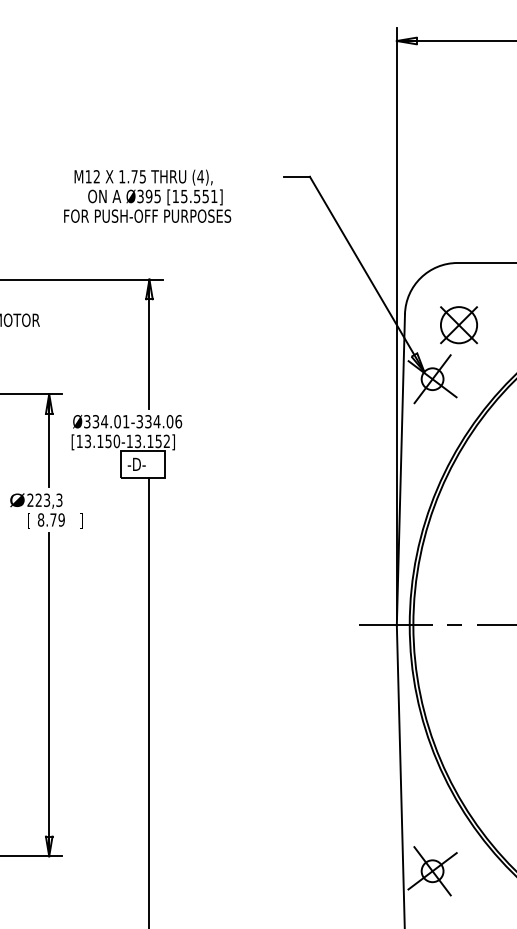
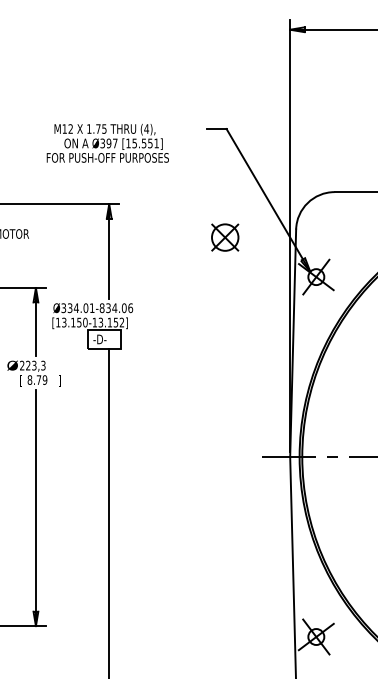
text: (157, 196) -> (115, 143), Ø395 -> Ø397
part: (459, 325) -> (225, 237), moved
text: (139, 421) -> (101, 308), Ø334.01-334.06 -> Ø334.01-834.06

